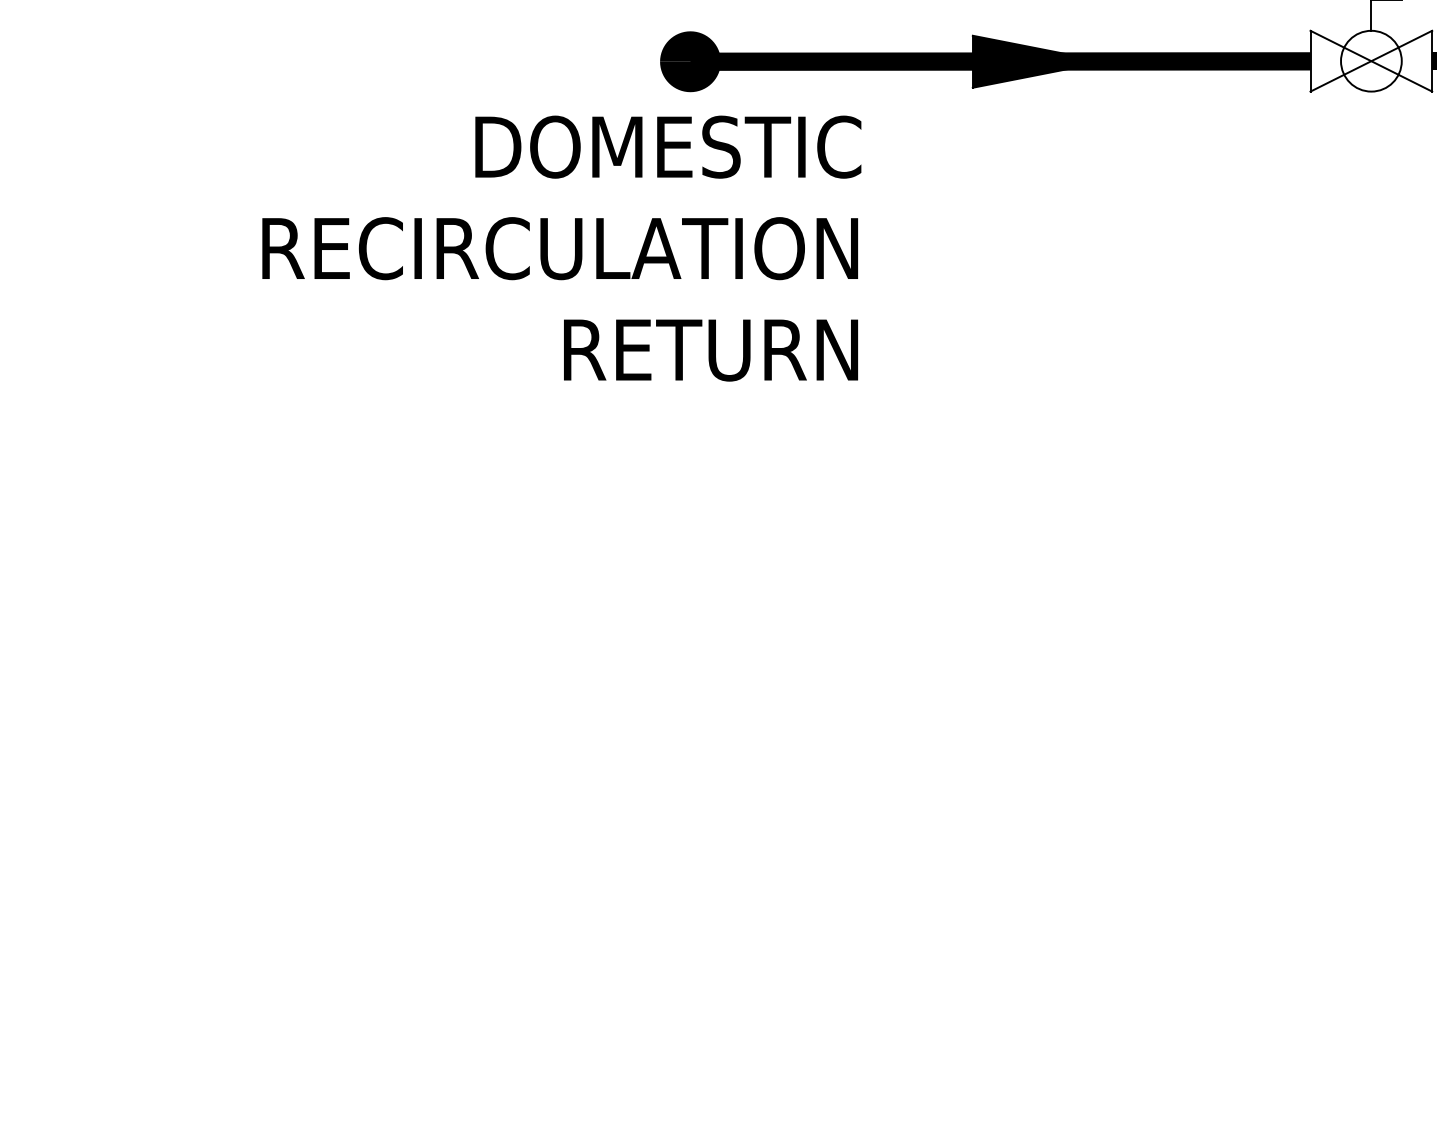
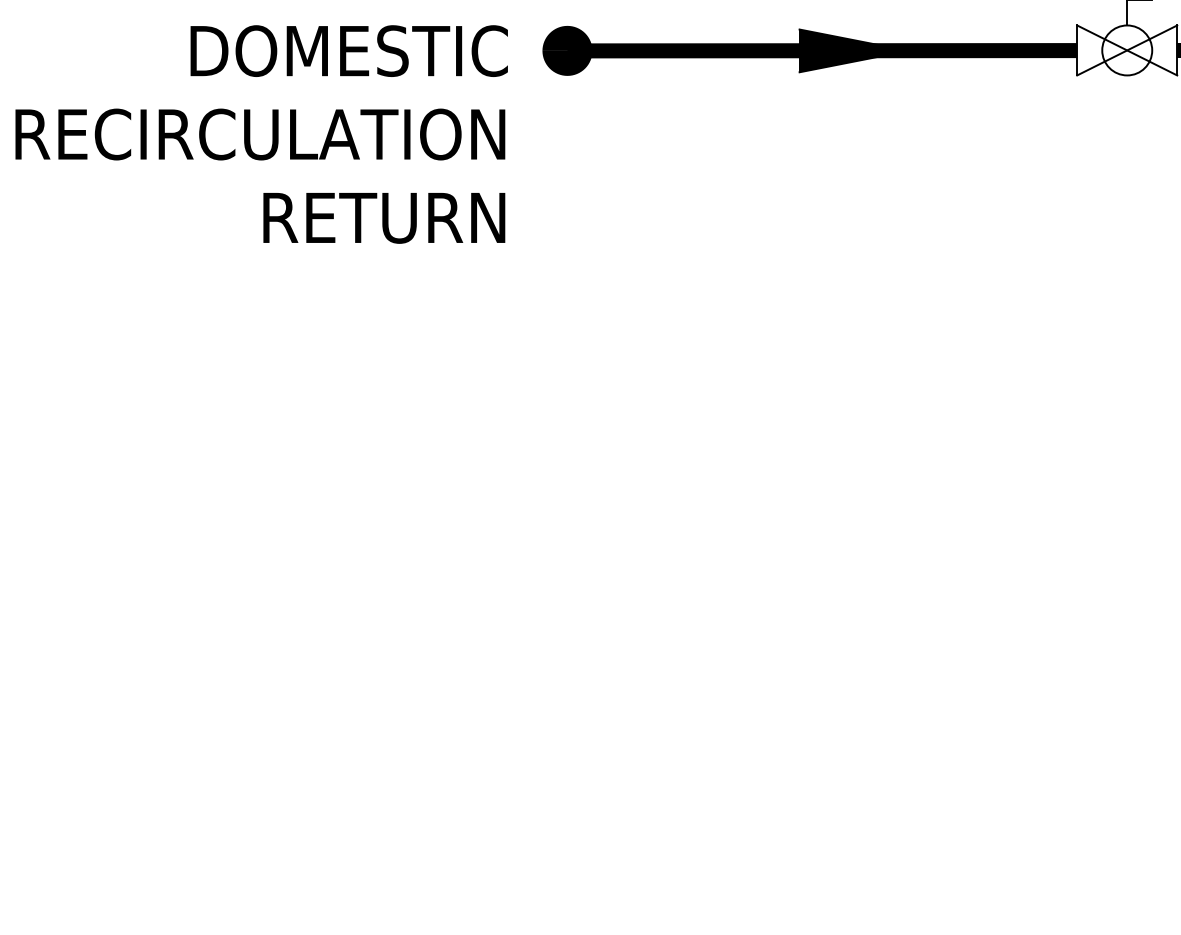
text: (561, 248) -> (261, 134), moved

